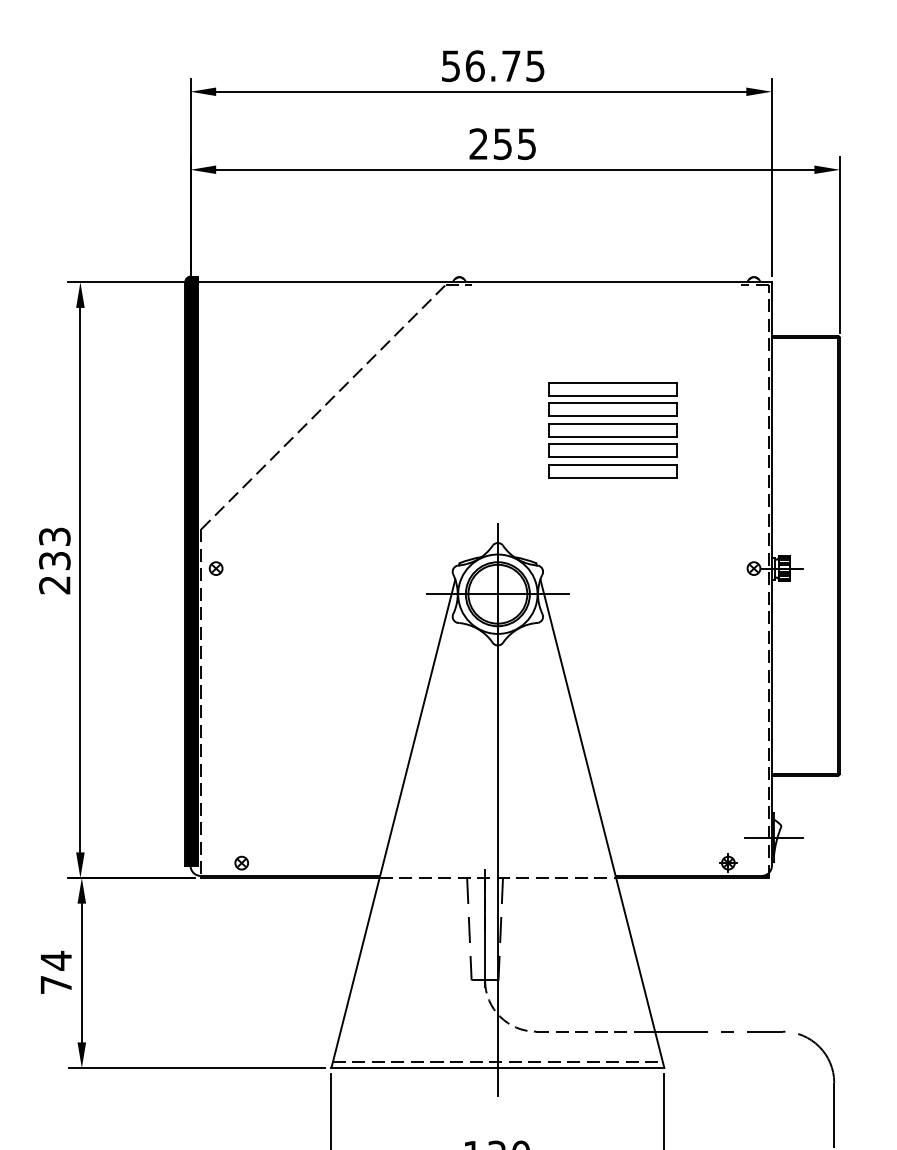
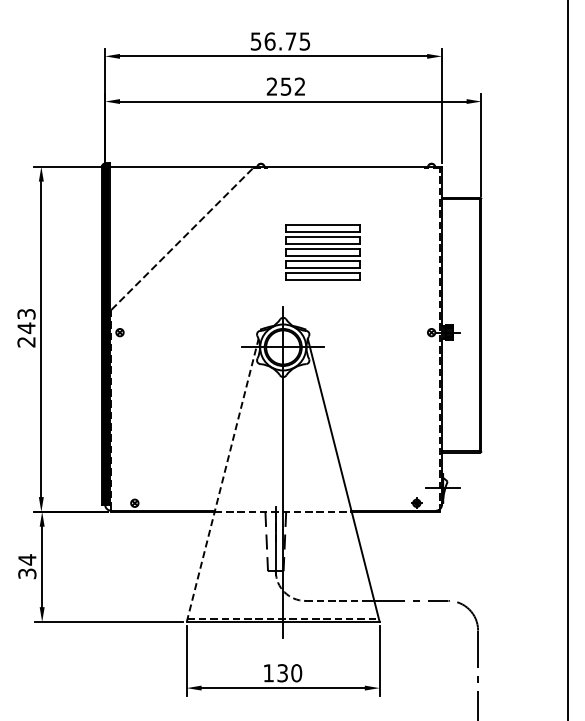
text: (525, 143) -> (299, 86), 255 -> 252
part: (612, 430) -> (322, 252), moved
text: (54, 561) -> (26, 328), 233 -> 243
line: (393, 823) -> (222, 480), solid -> dashed
text: (56, 984) -> (27, 573), 74 -> 34

